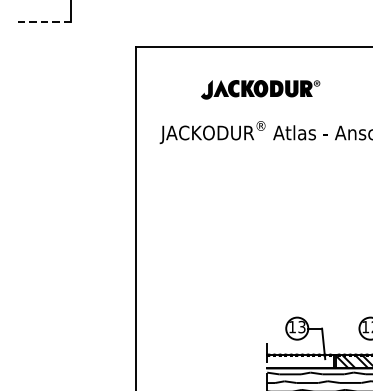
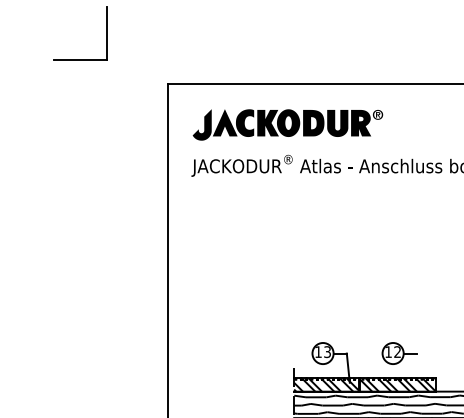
line: (42, 22) -> (79, 60), dashed -> solid
part: (260, 89) -> (287, 124), size x1.67
hatch: (300, 360) -> (326, 384), added

